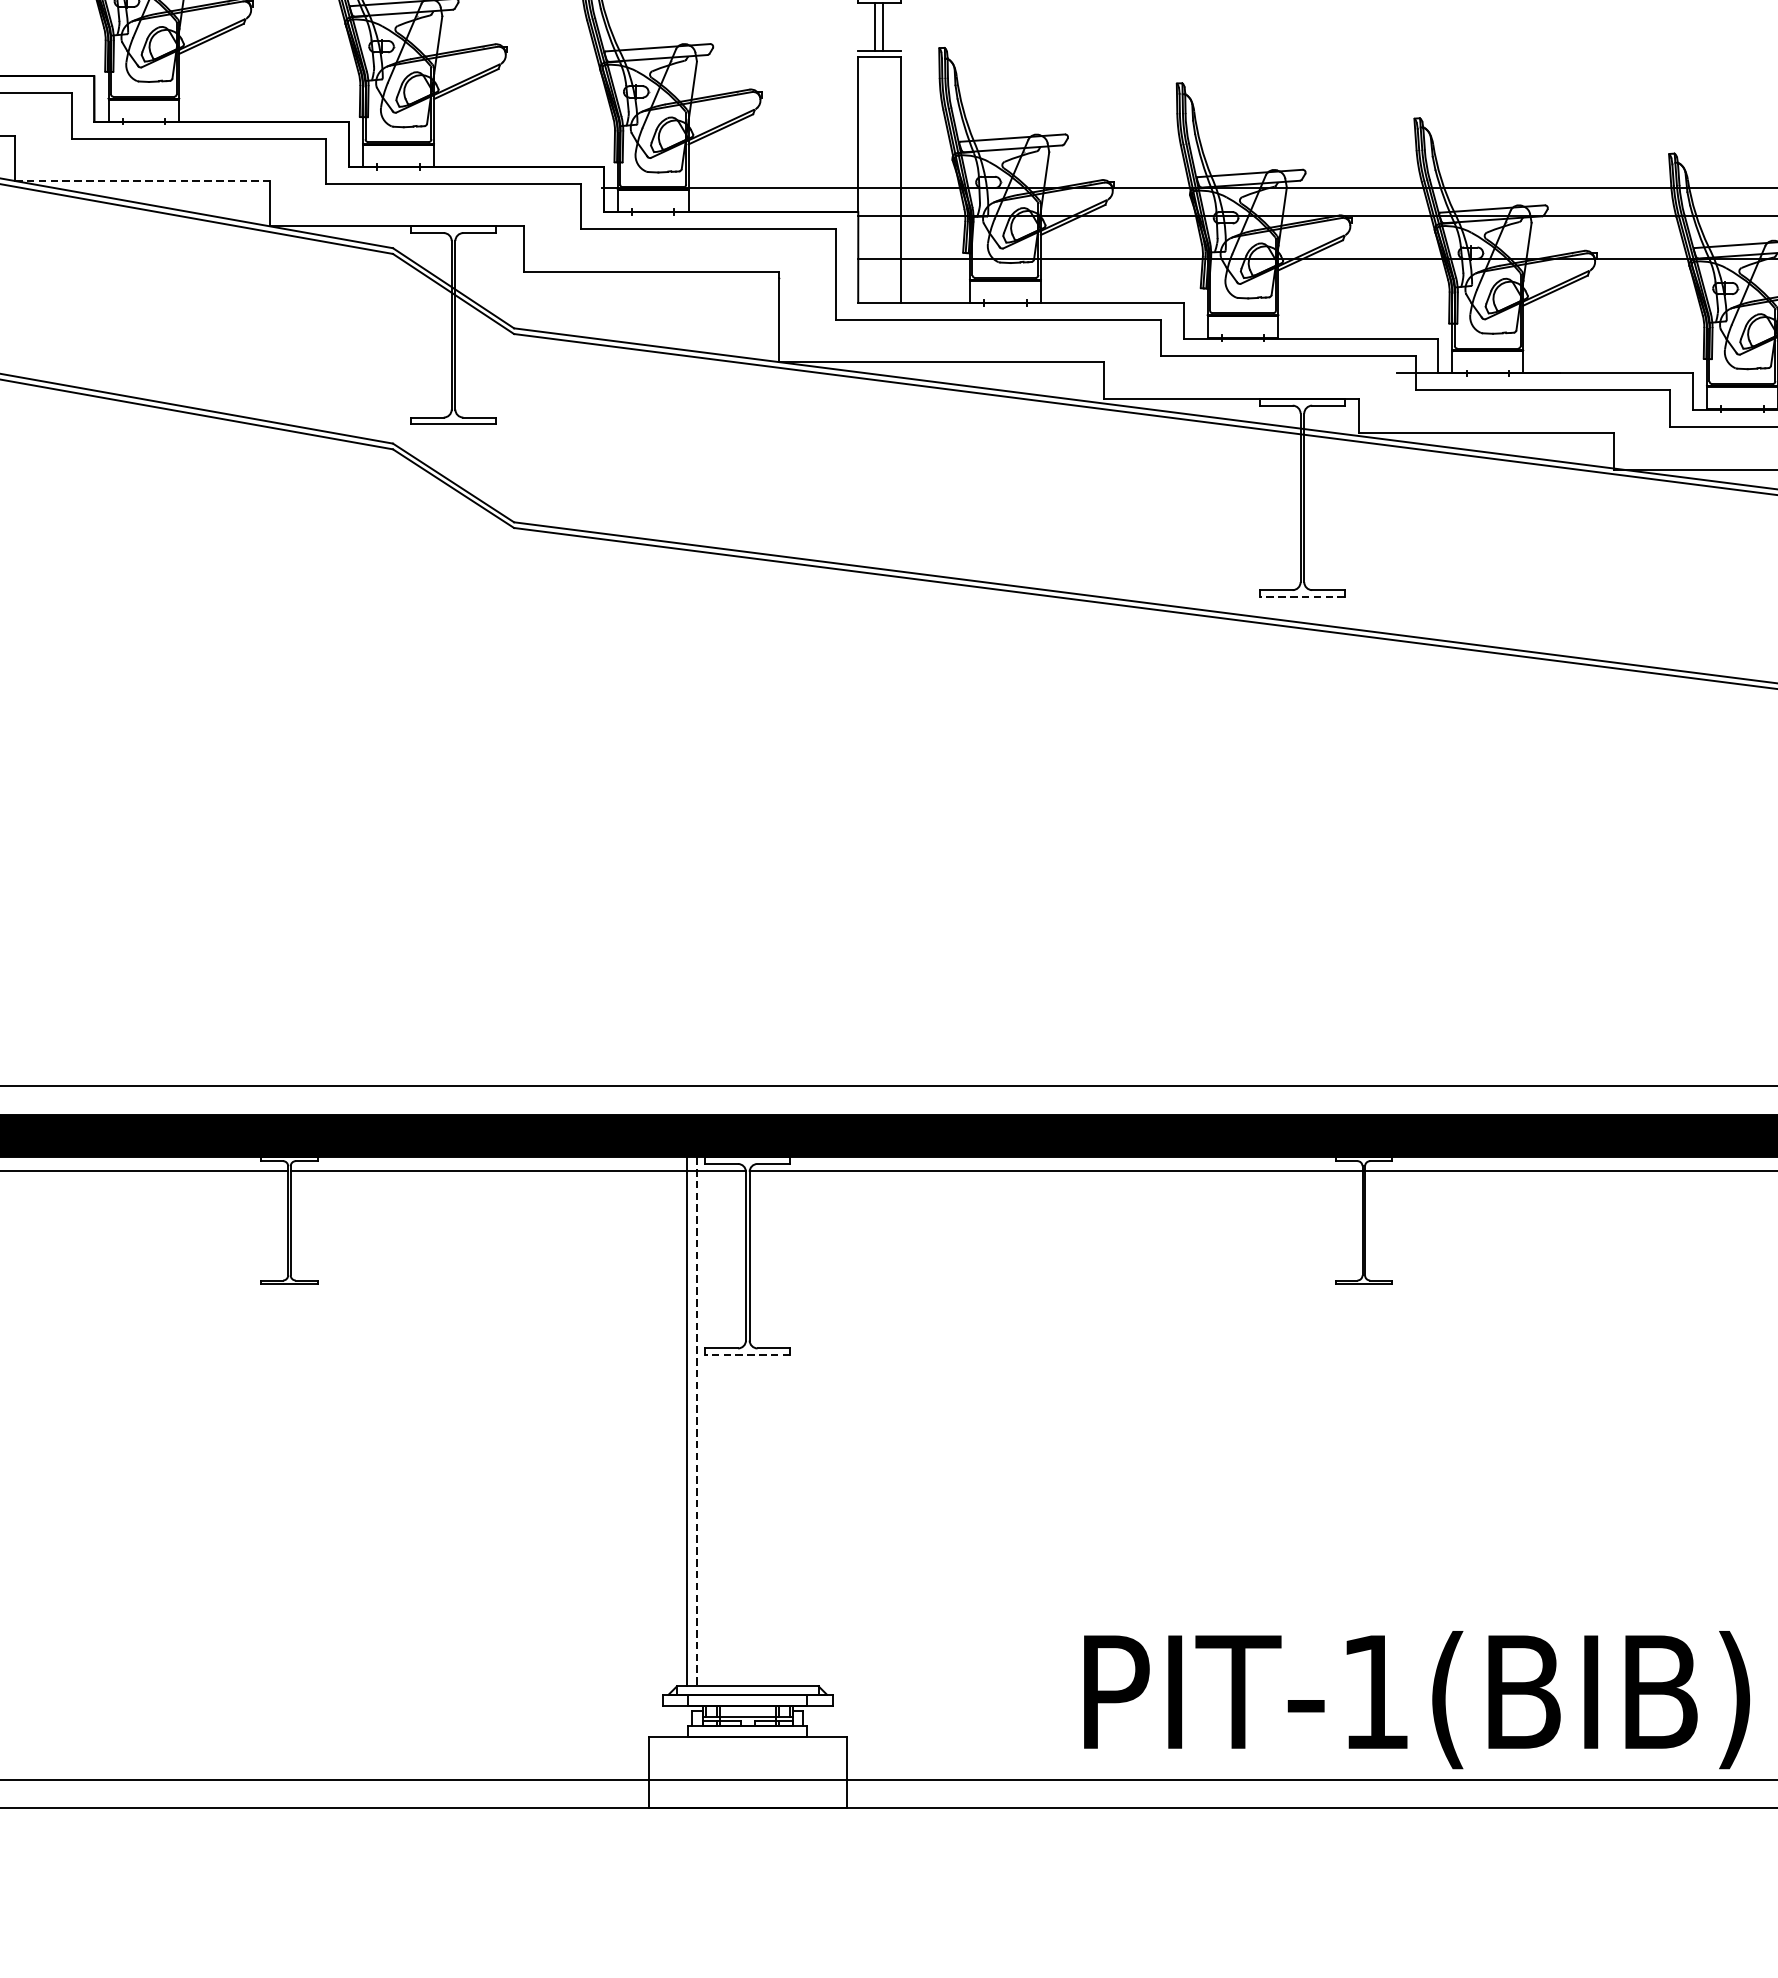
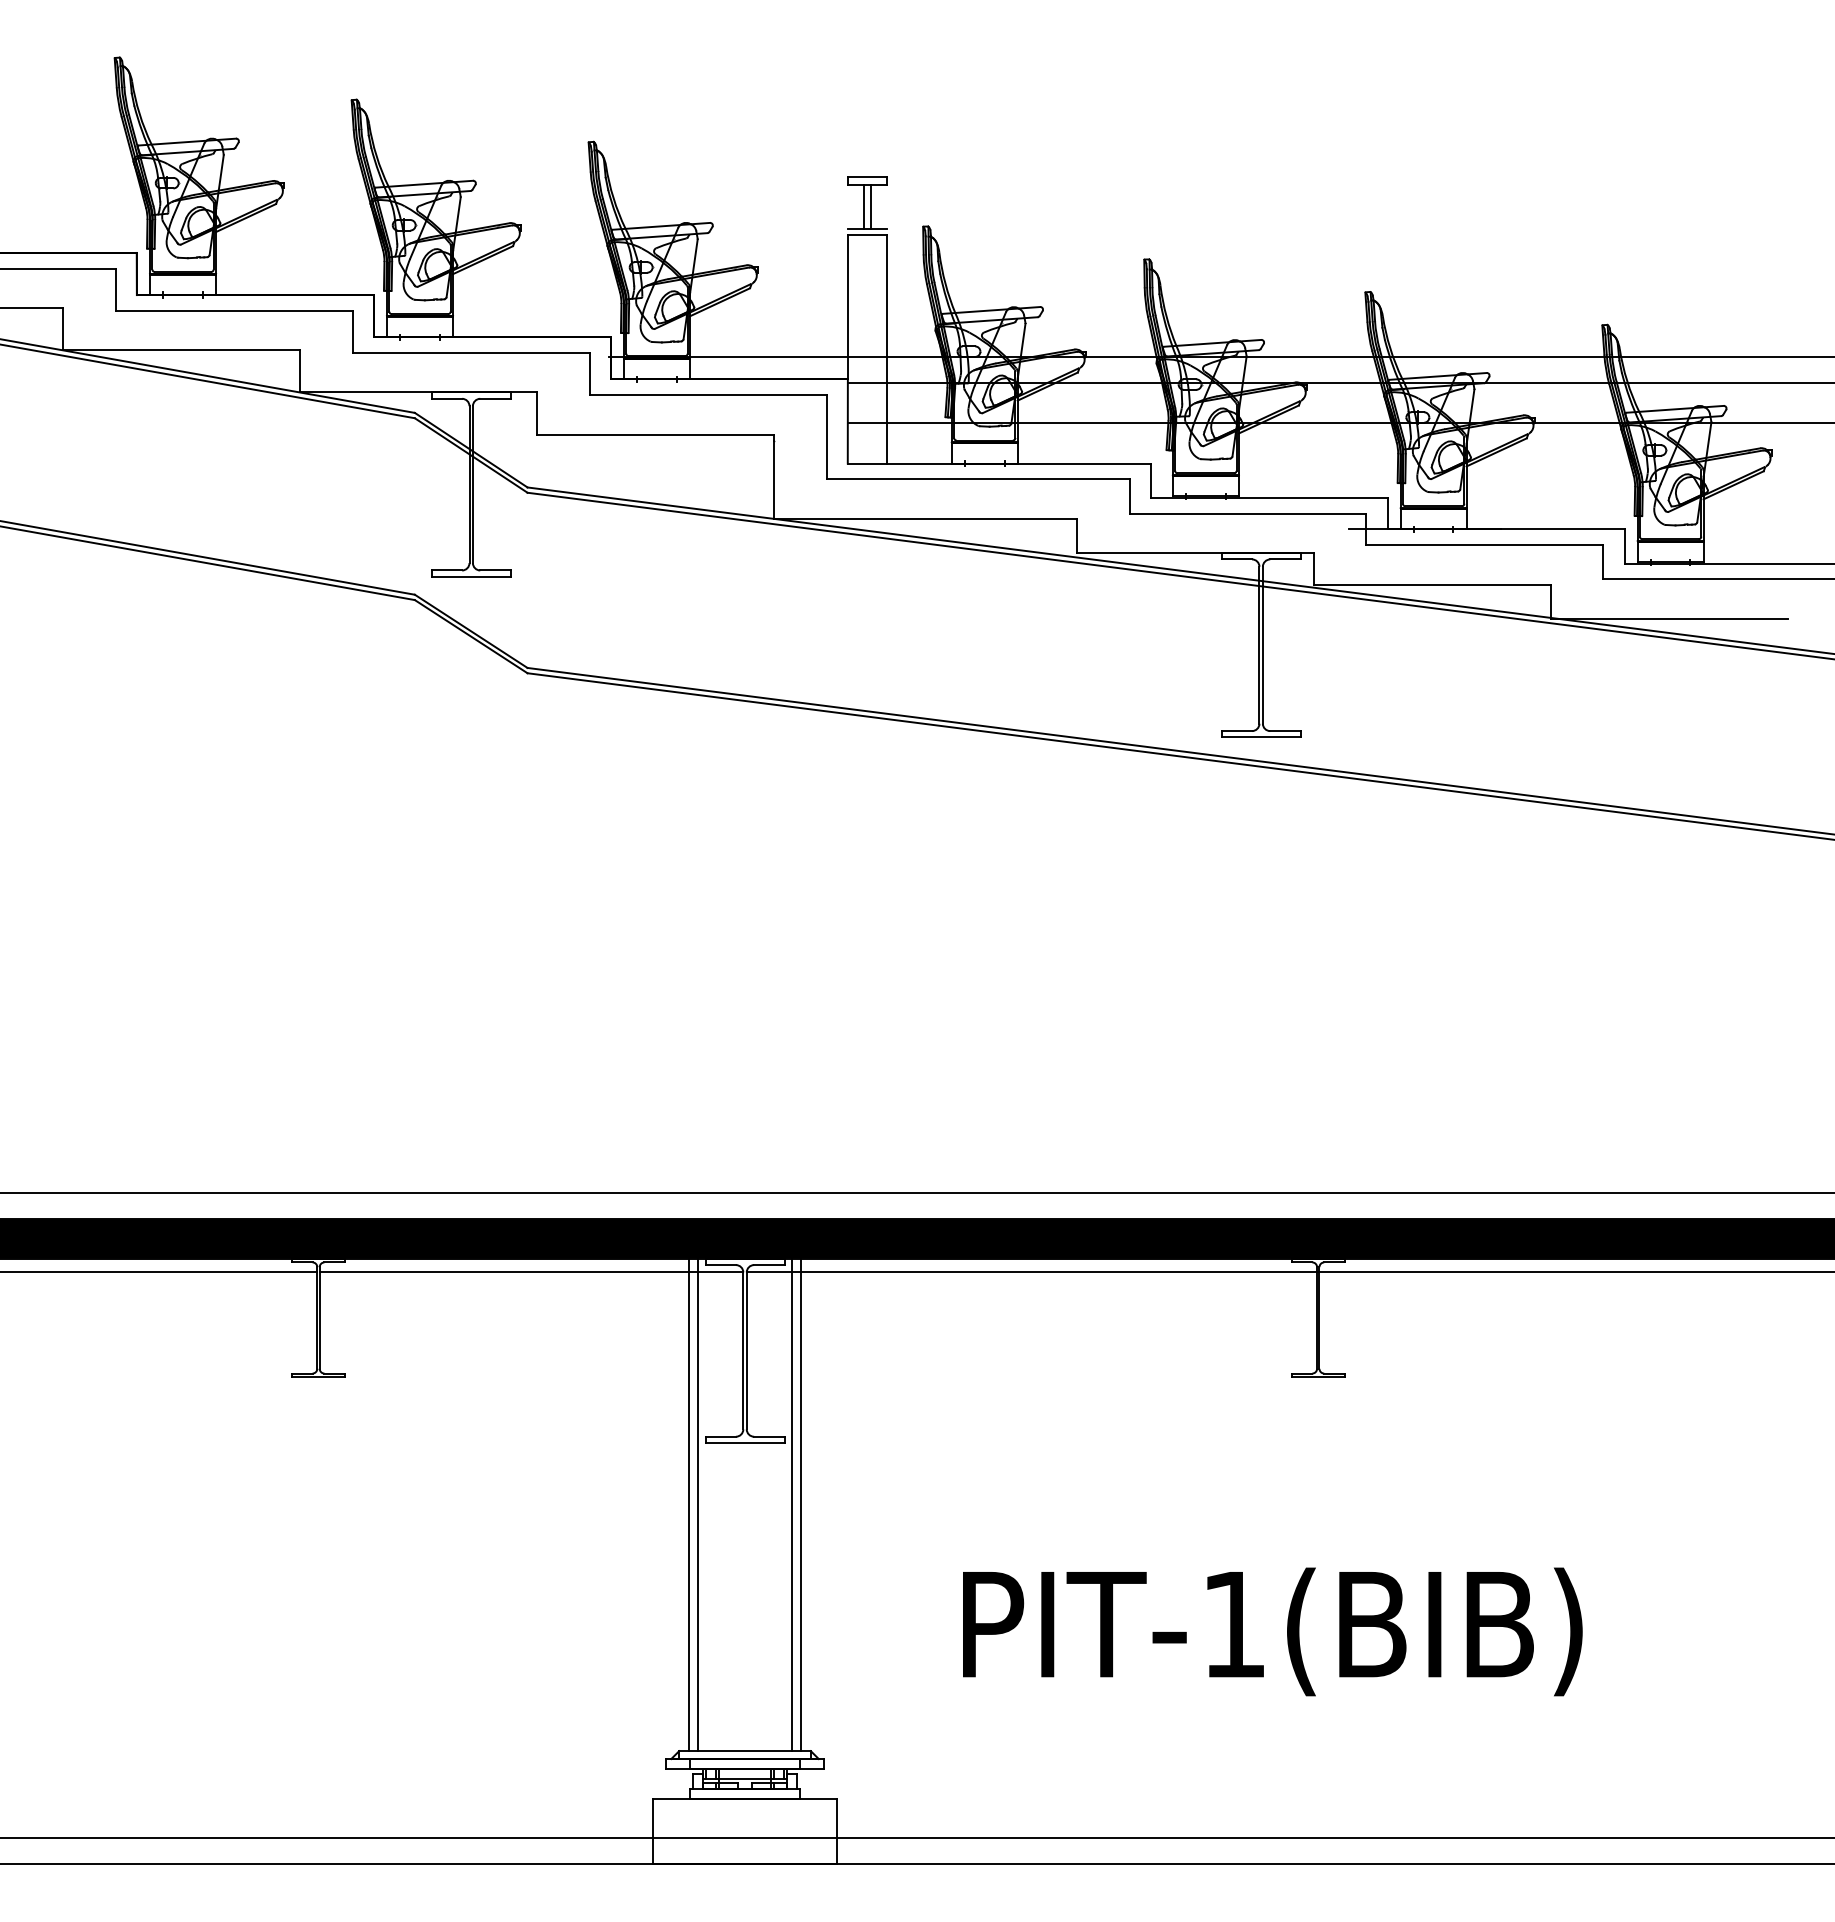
line: (143, 181) -> (182, 350), dashed -> solid
line: (1301, 597) -> (1260, 737), dashed -> solid
line: (747, 1355) -> (744, 1443), dashed -> solid
line: (798, 1421) -> (792, 1504), added
line: (808, 1421) -> (801, 1504), added
line: (696, 1422) -> (697, 1505), dashed -> solid
text: (1416, 1699) -> (1272, 1631), moved

